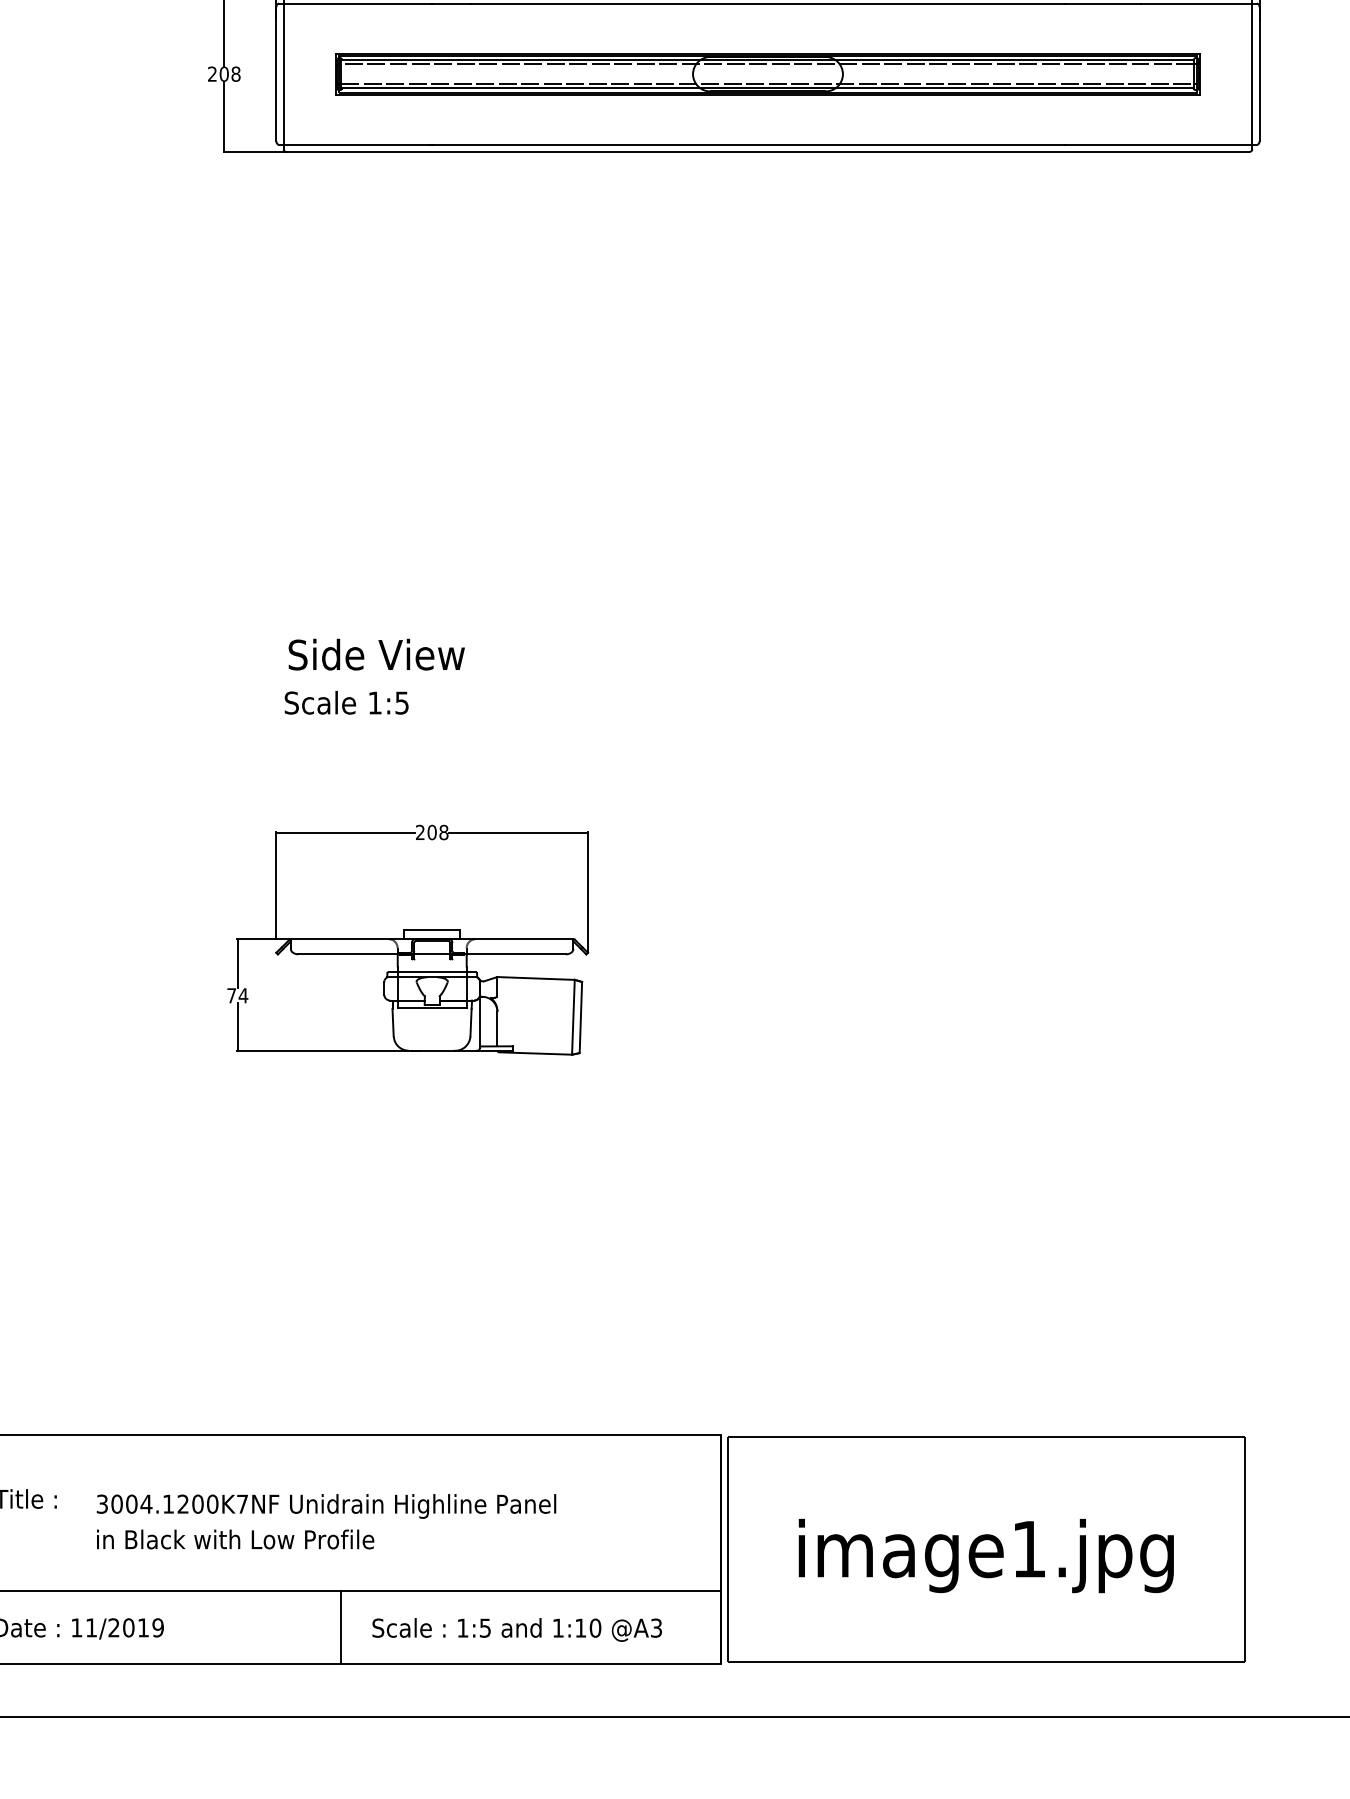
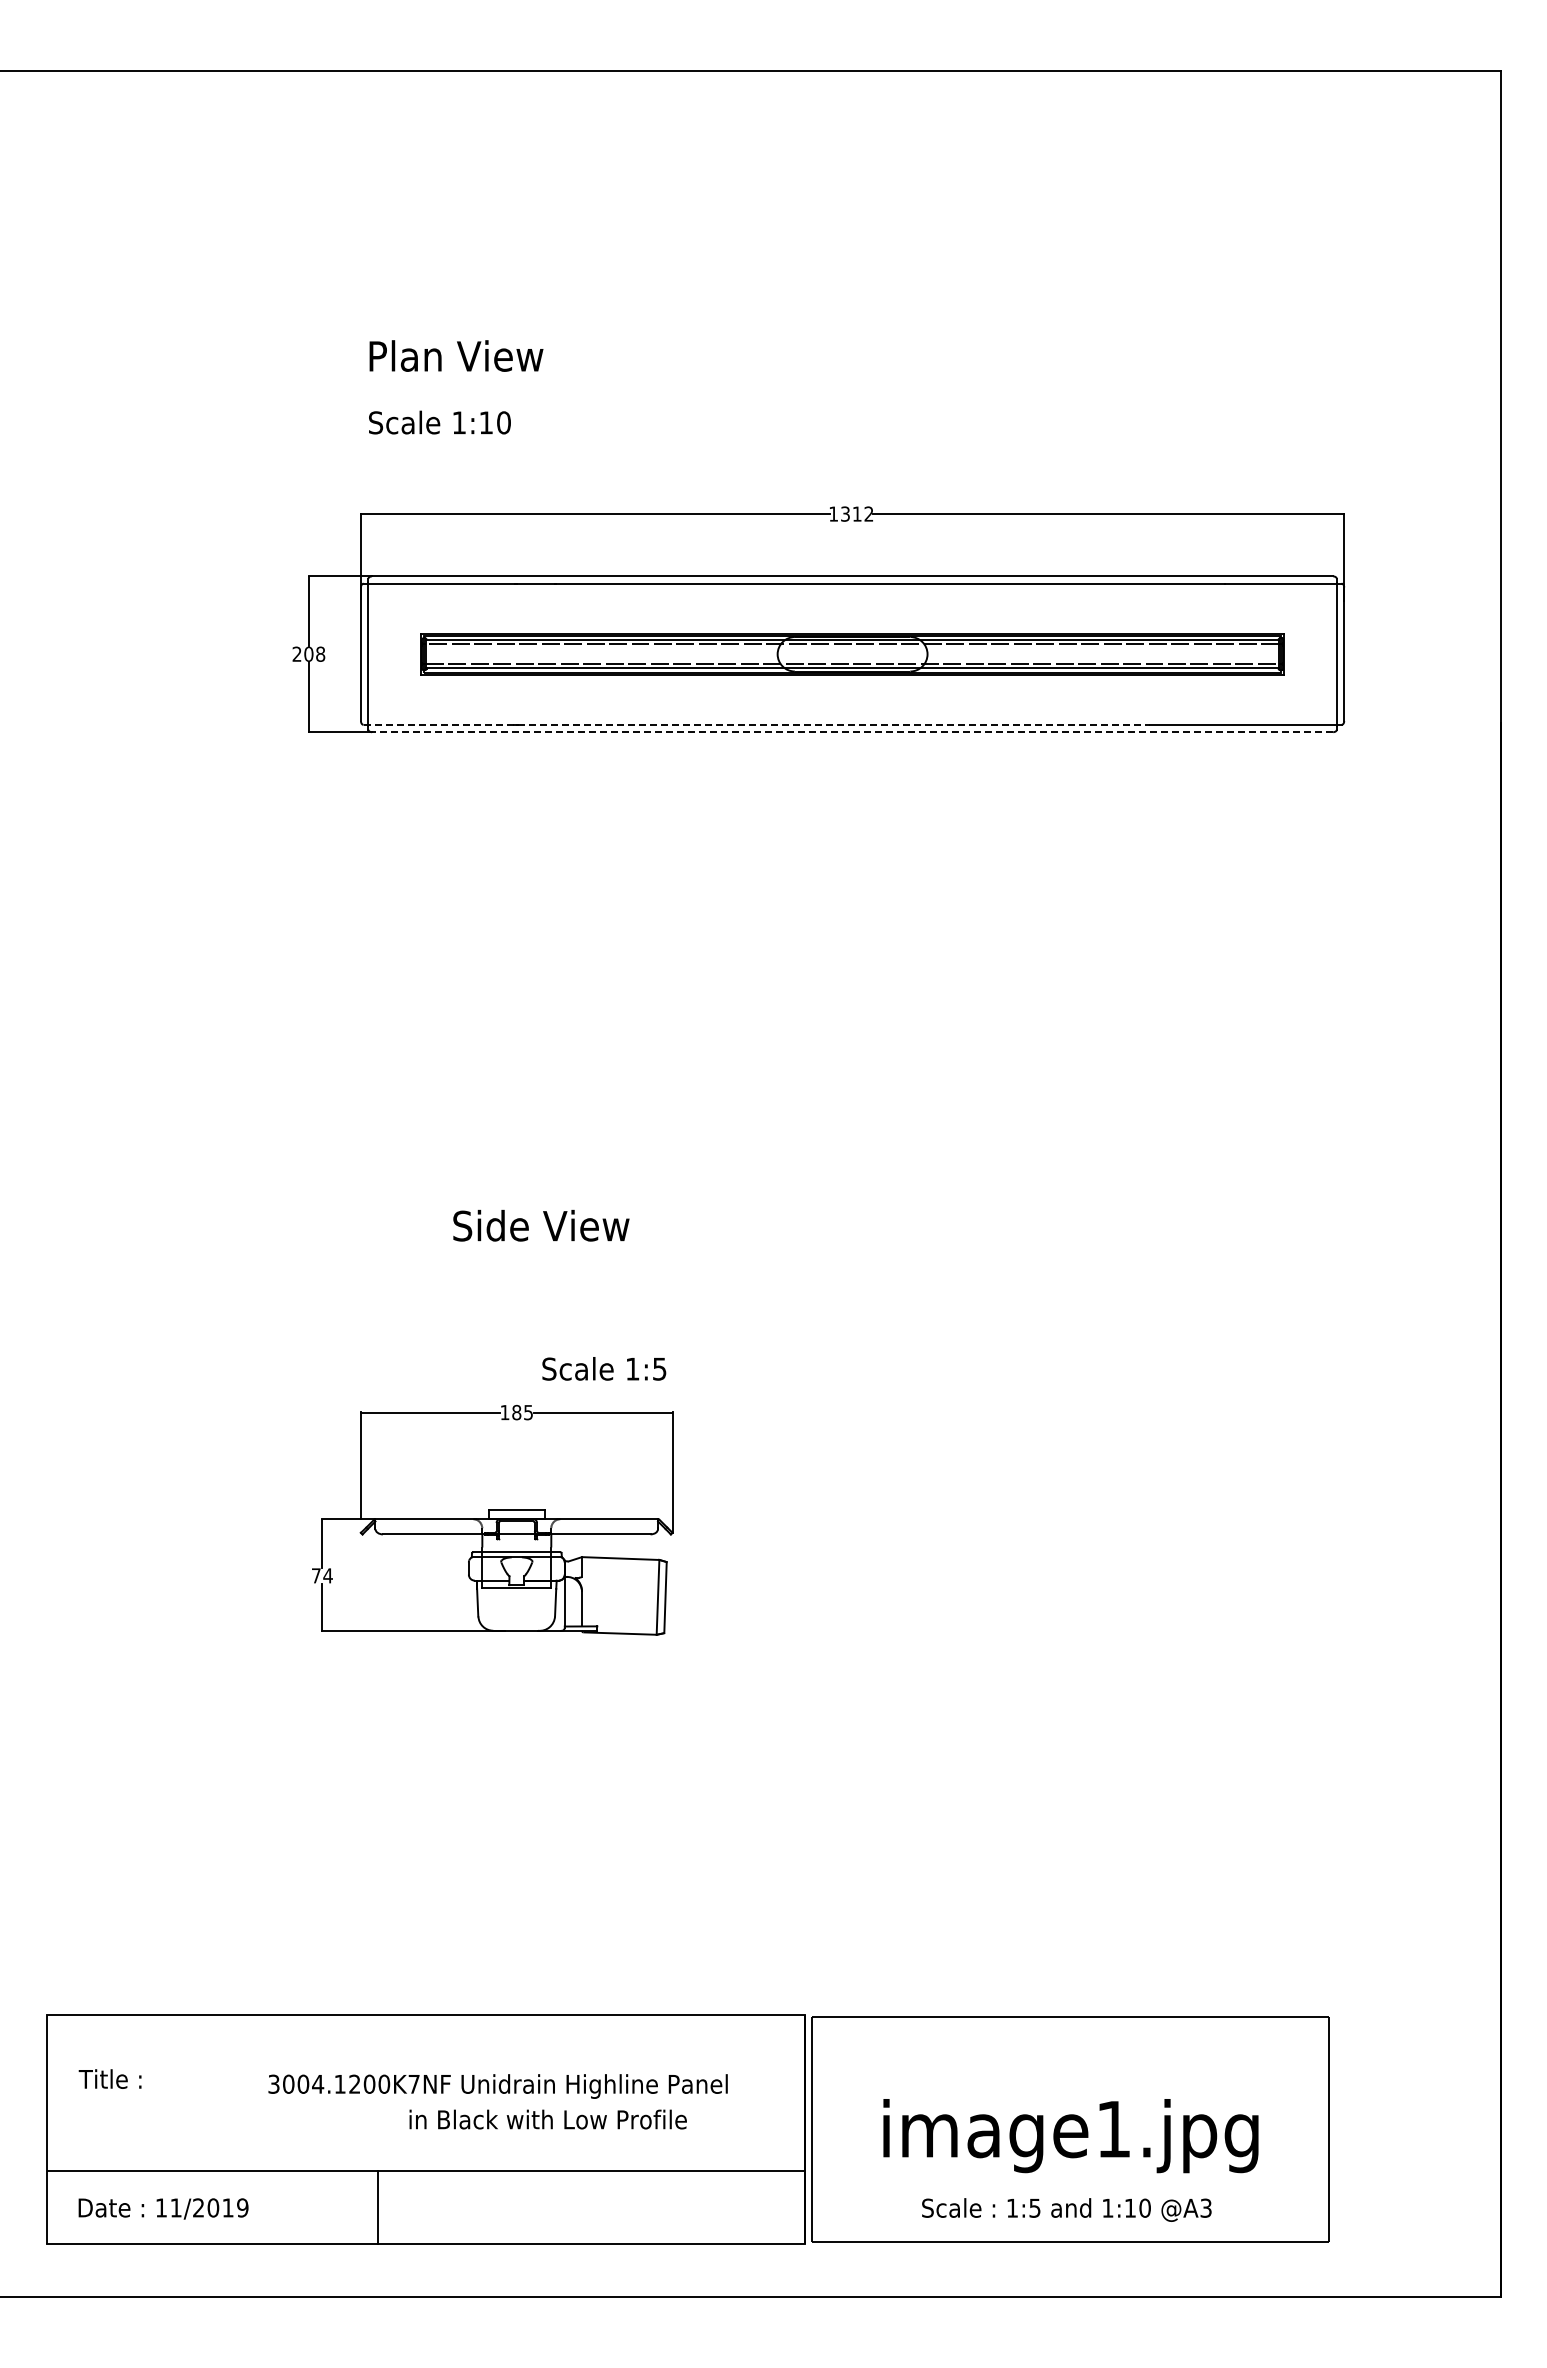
line: (671, 144) -> (756, 724), solid -> dashed
line: (767, 152) -> (852, 732), solid -> dashed
text: (376, 654) -> (541, 1225), moved
text: (346, 702) -> (604, 1368), moved
text: (431, 832) -> (516, 1412), 208 -> 185
text: (325, 1506) -> (497, 2086), moved
text: (234, 1539) -> (547, 2119), moved
line: (340, 1627) -> (377, 2207), moved
text: (516, 1629) -> (1066, 2209), moved

